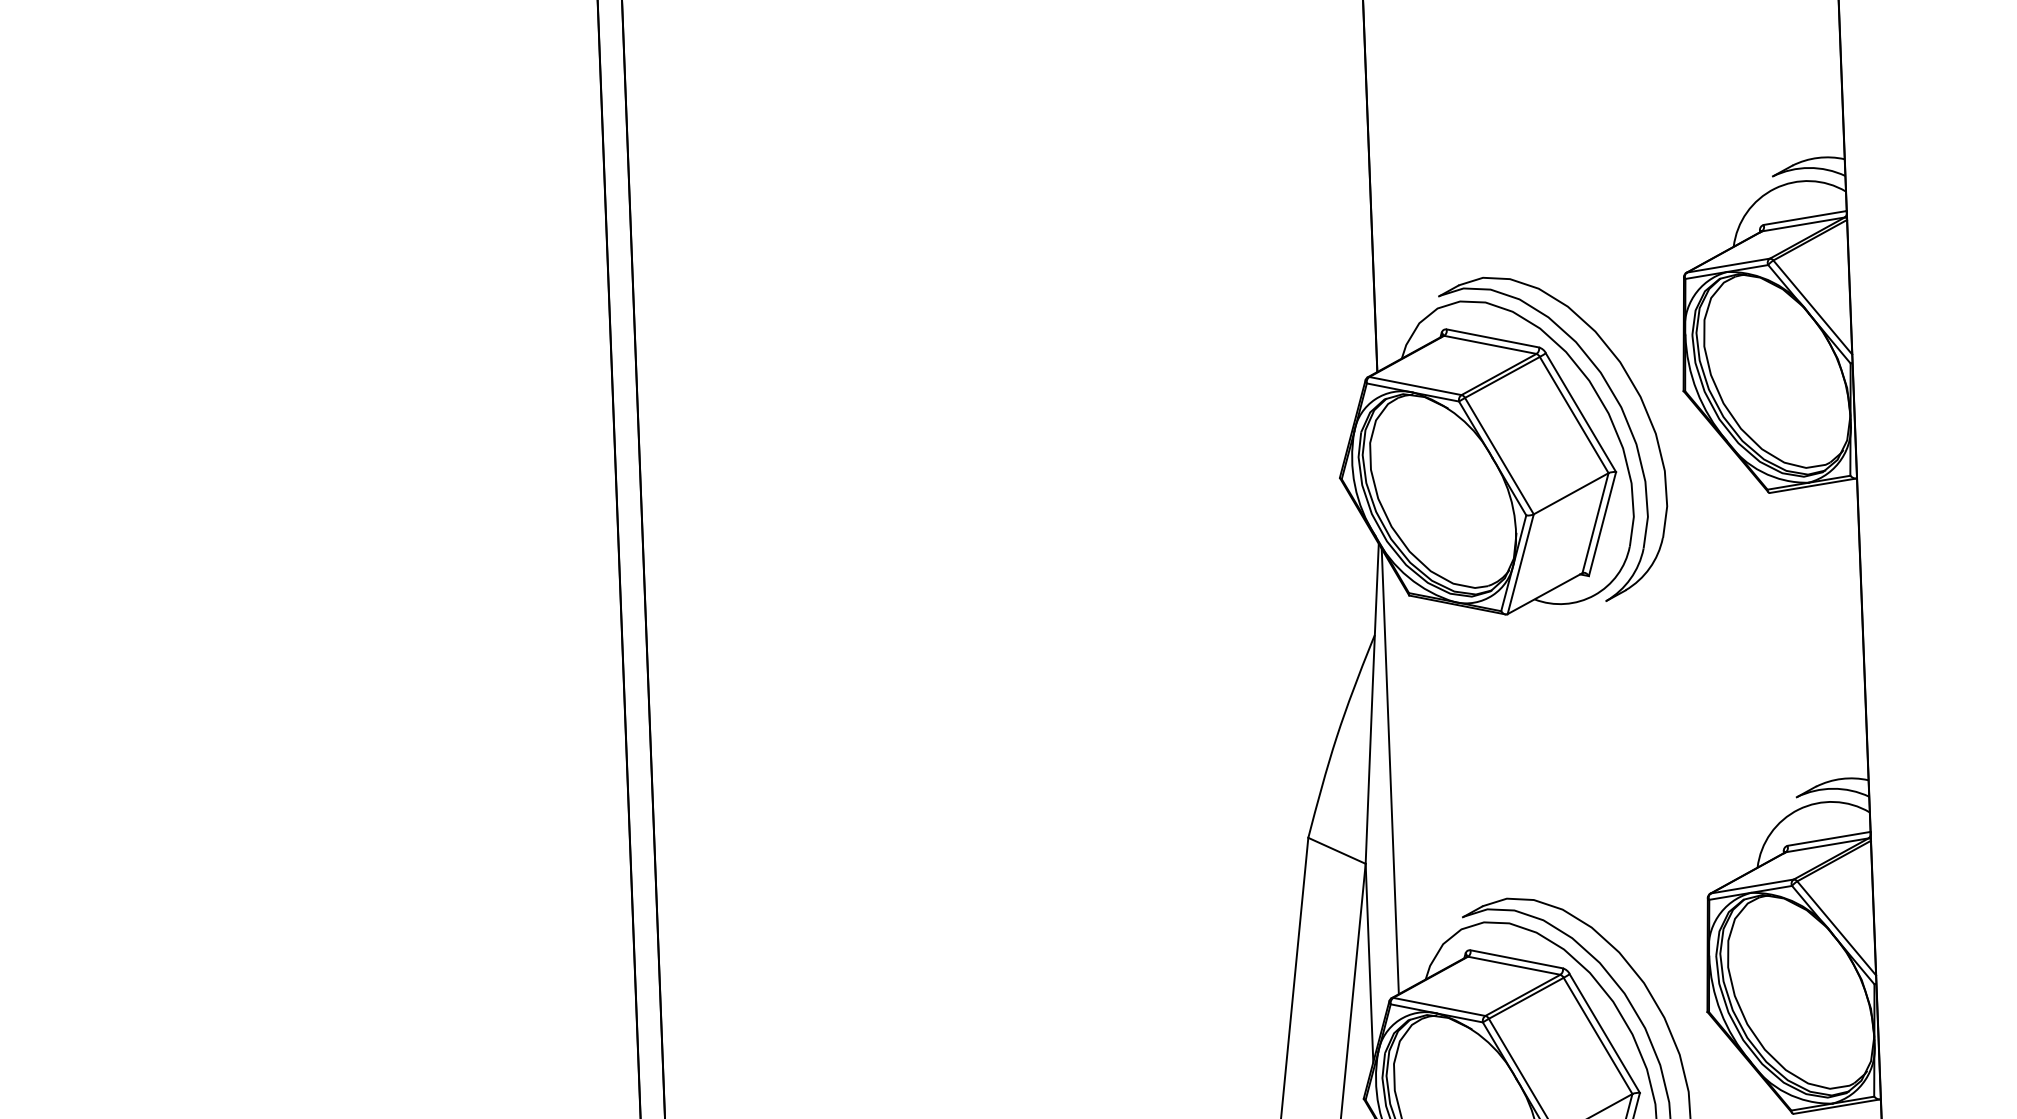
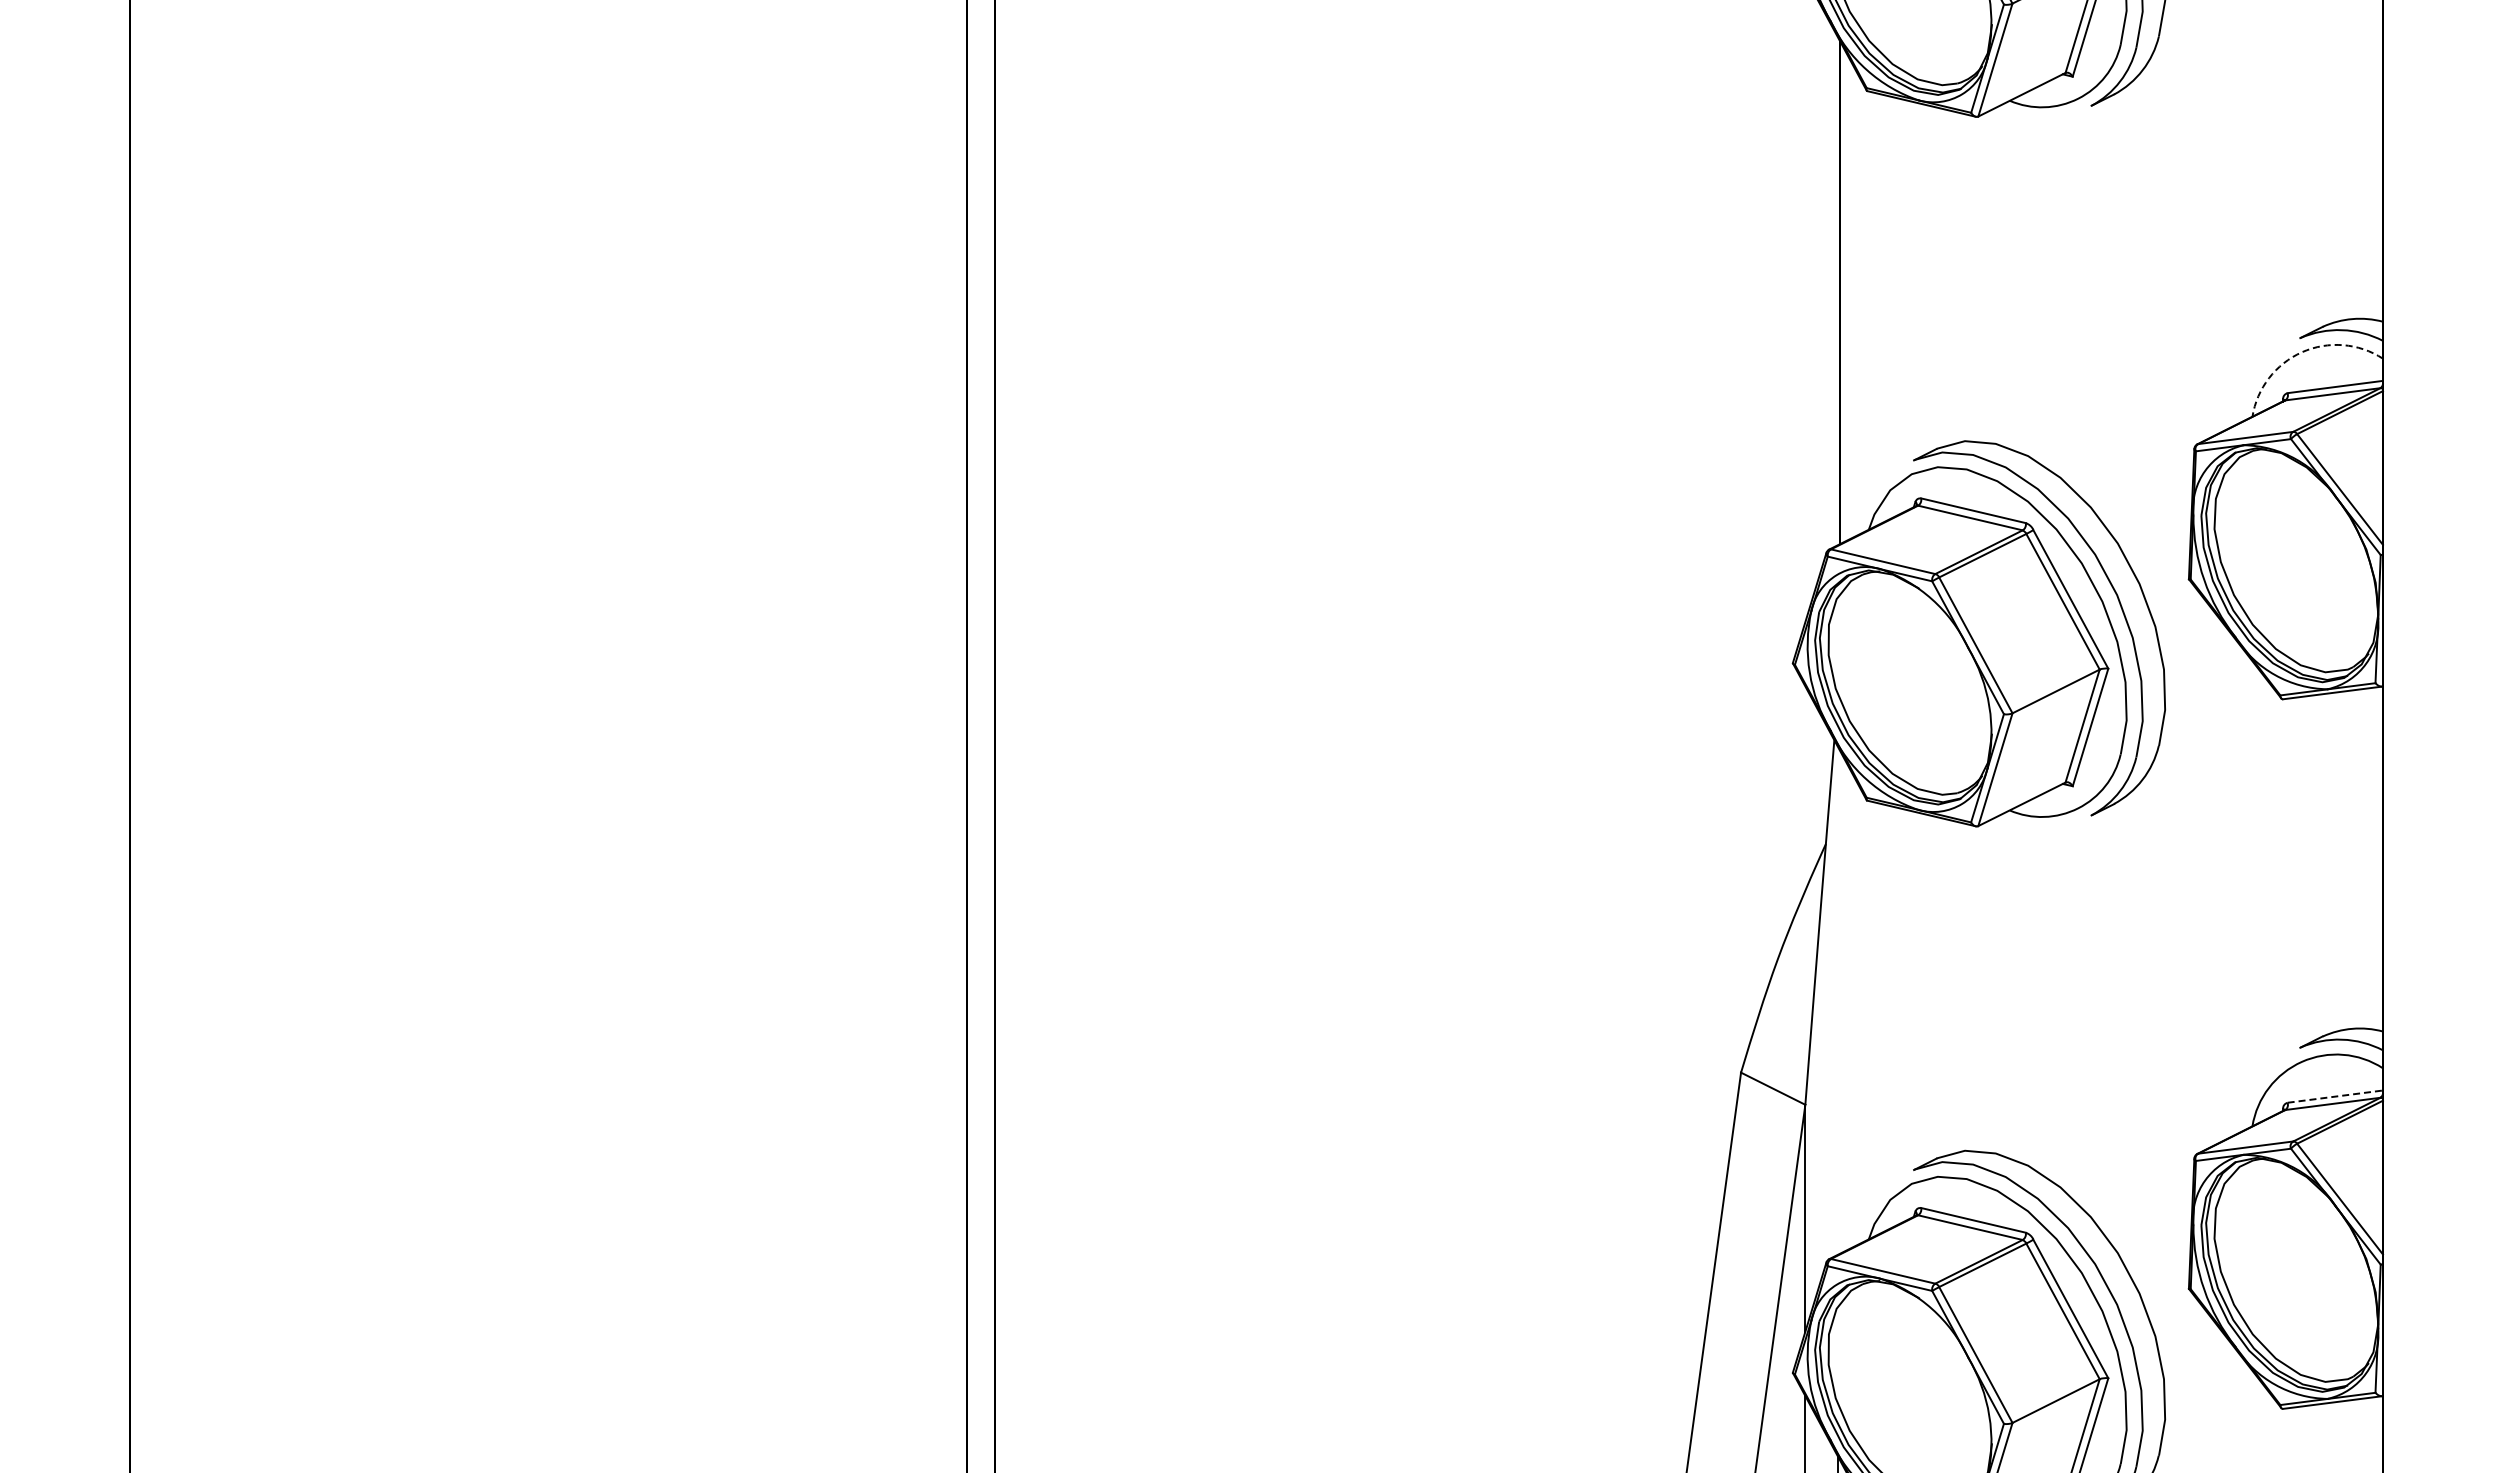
arc: (1774, 188) -> (2301, 352), solid -> dashed
line: (1390, 771) -> (1837, 1000), removed
line: (1829, 838) -> (2335, 1096), solid -> dashed

